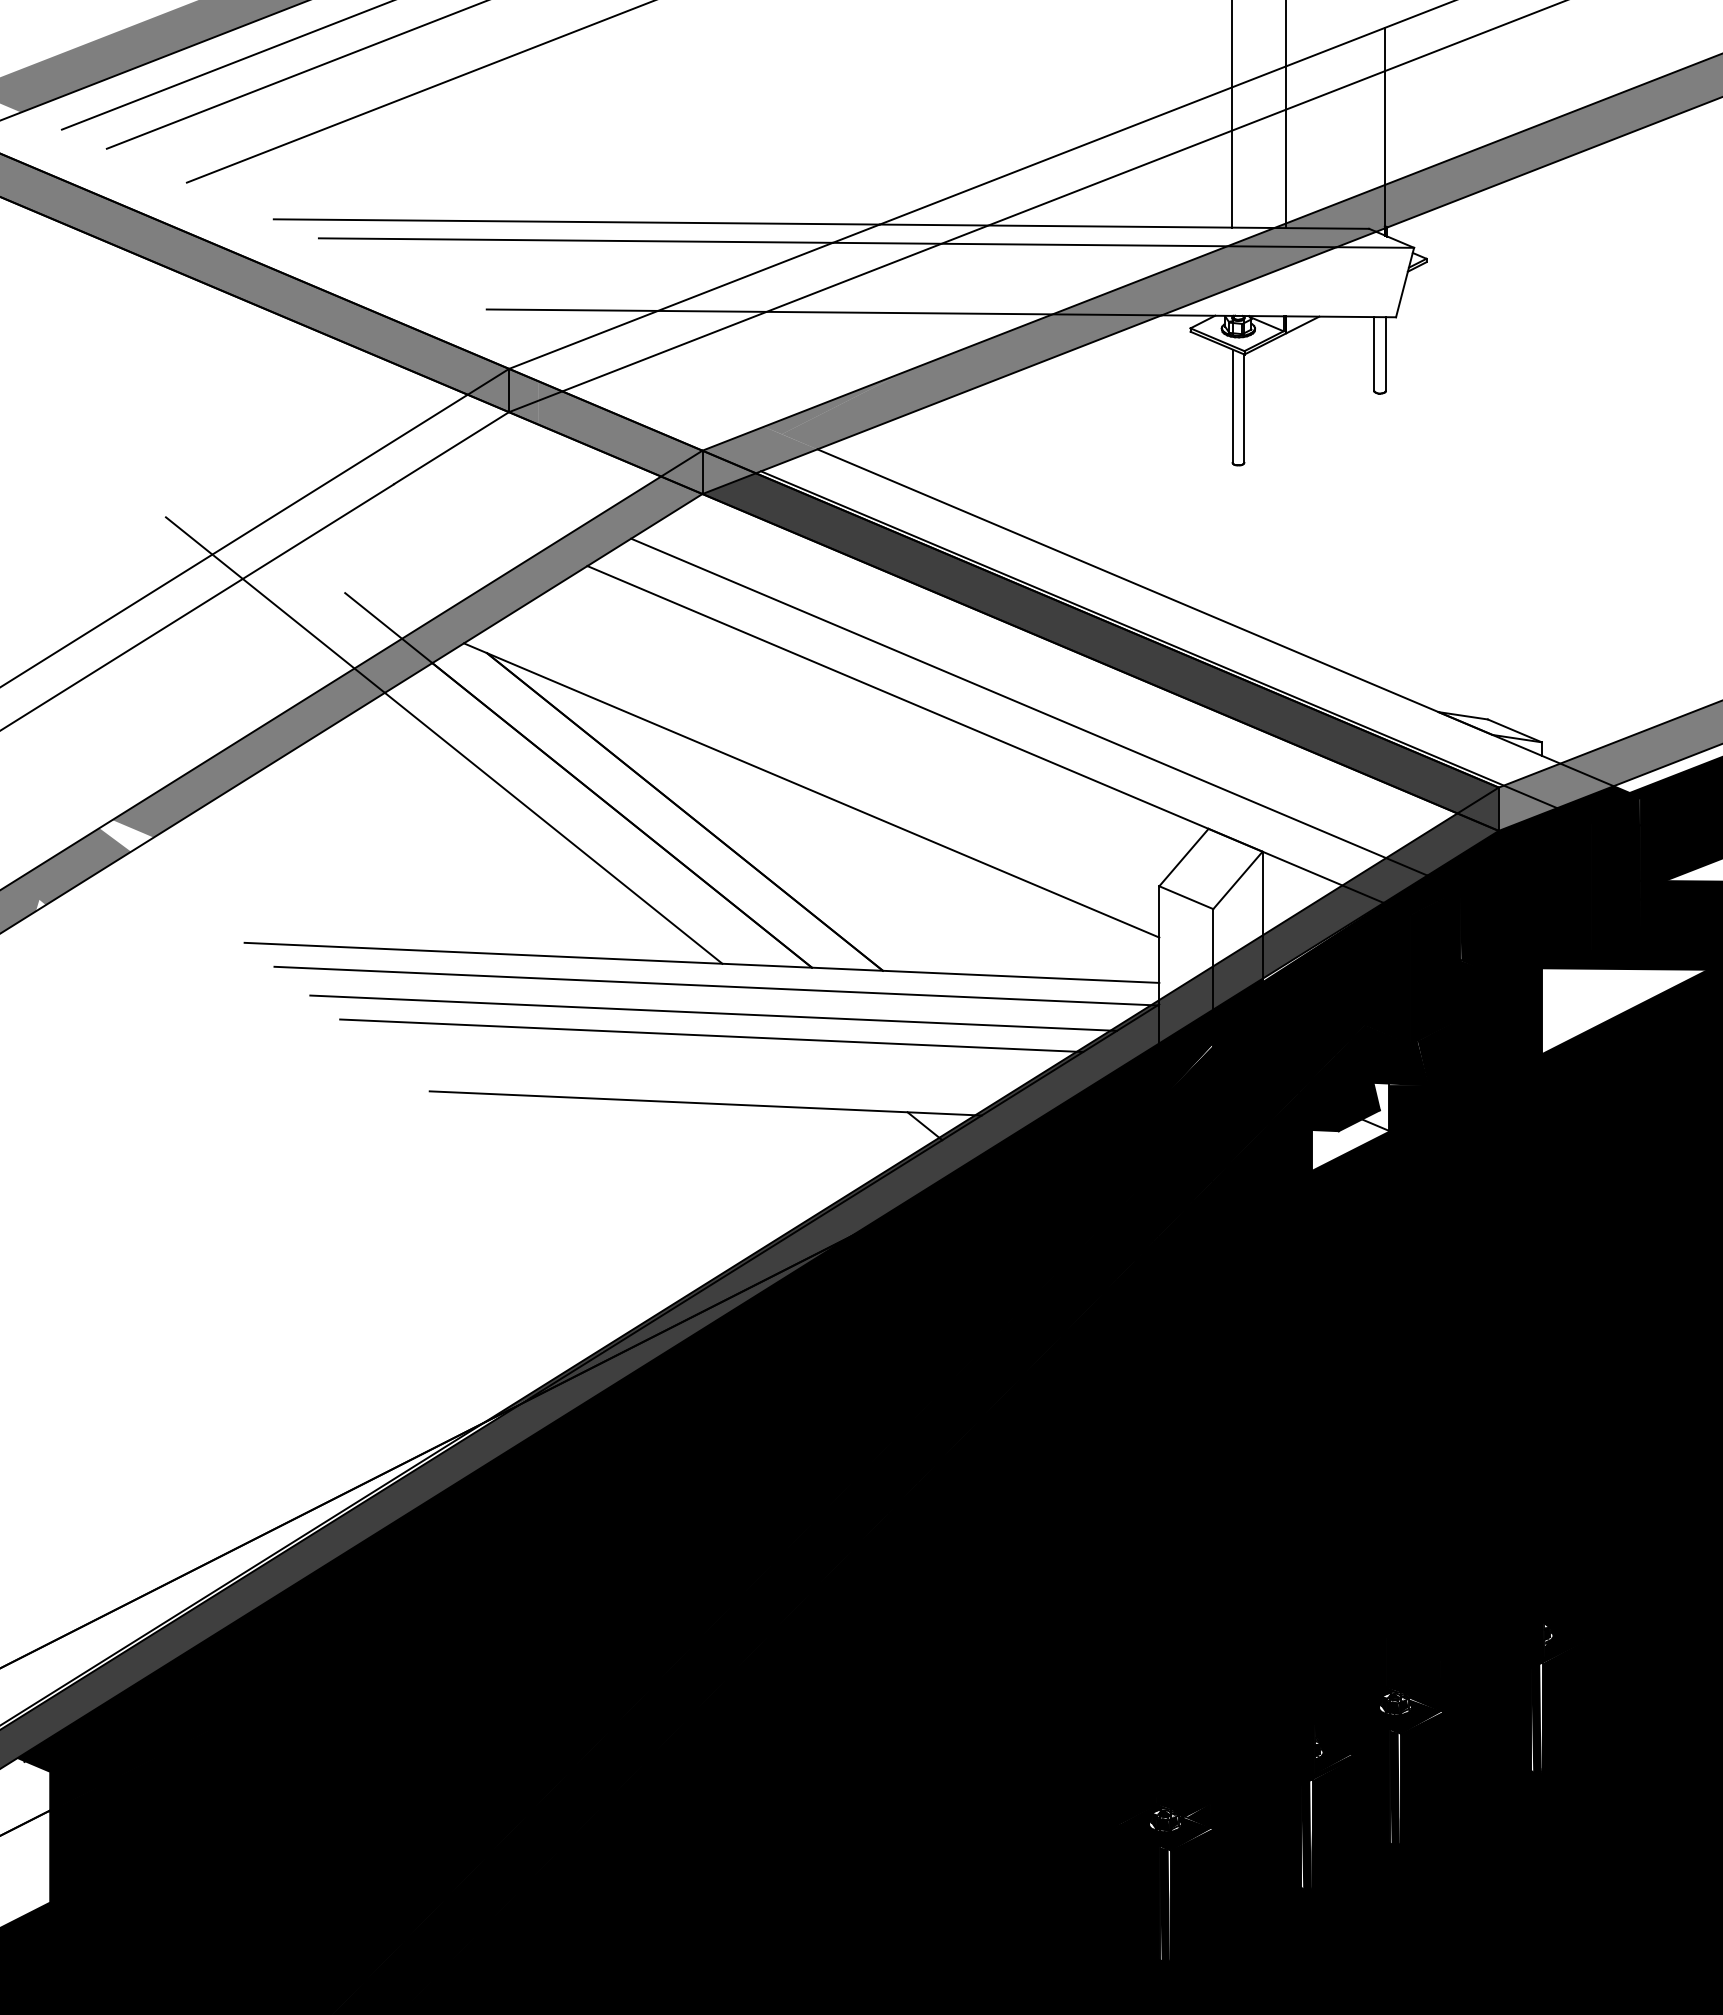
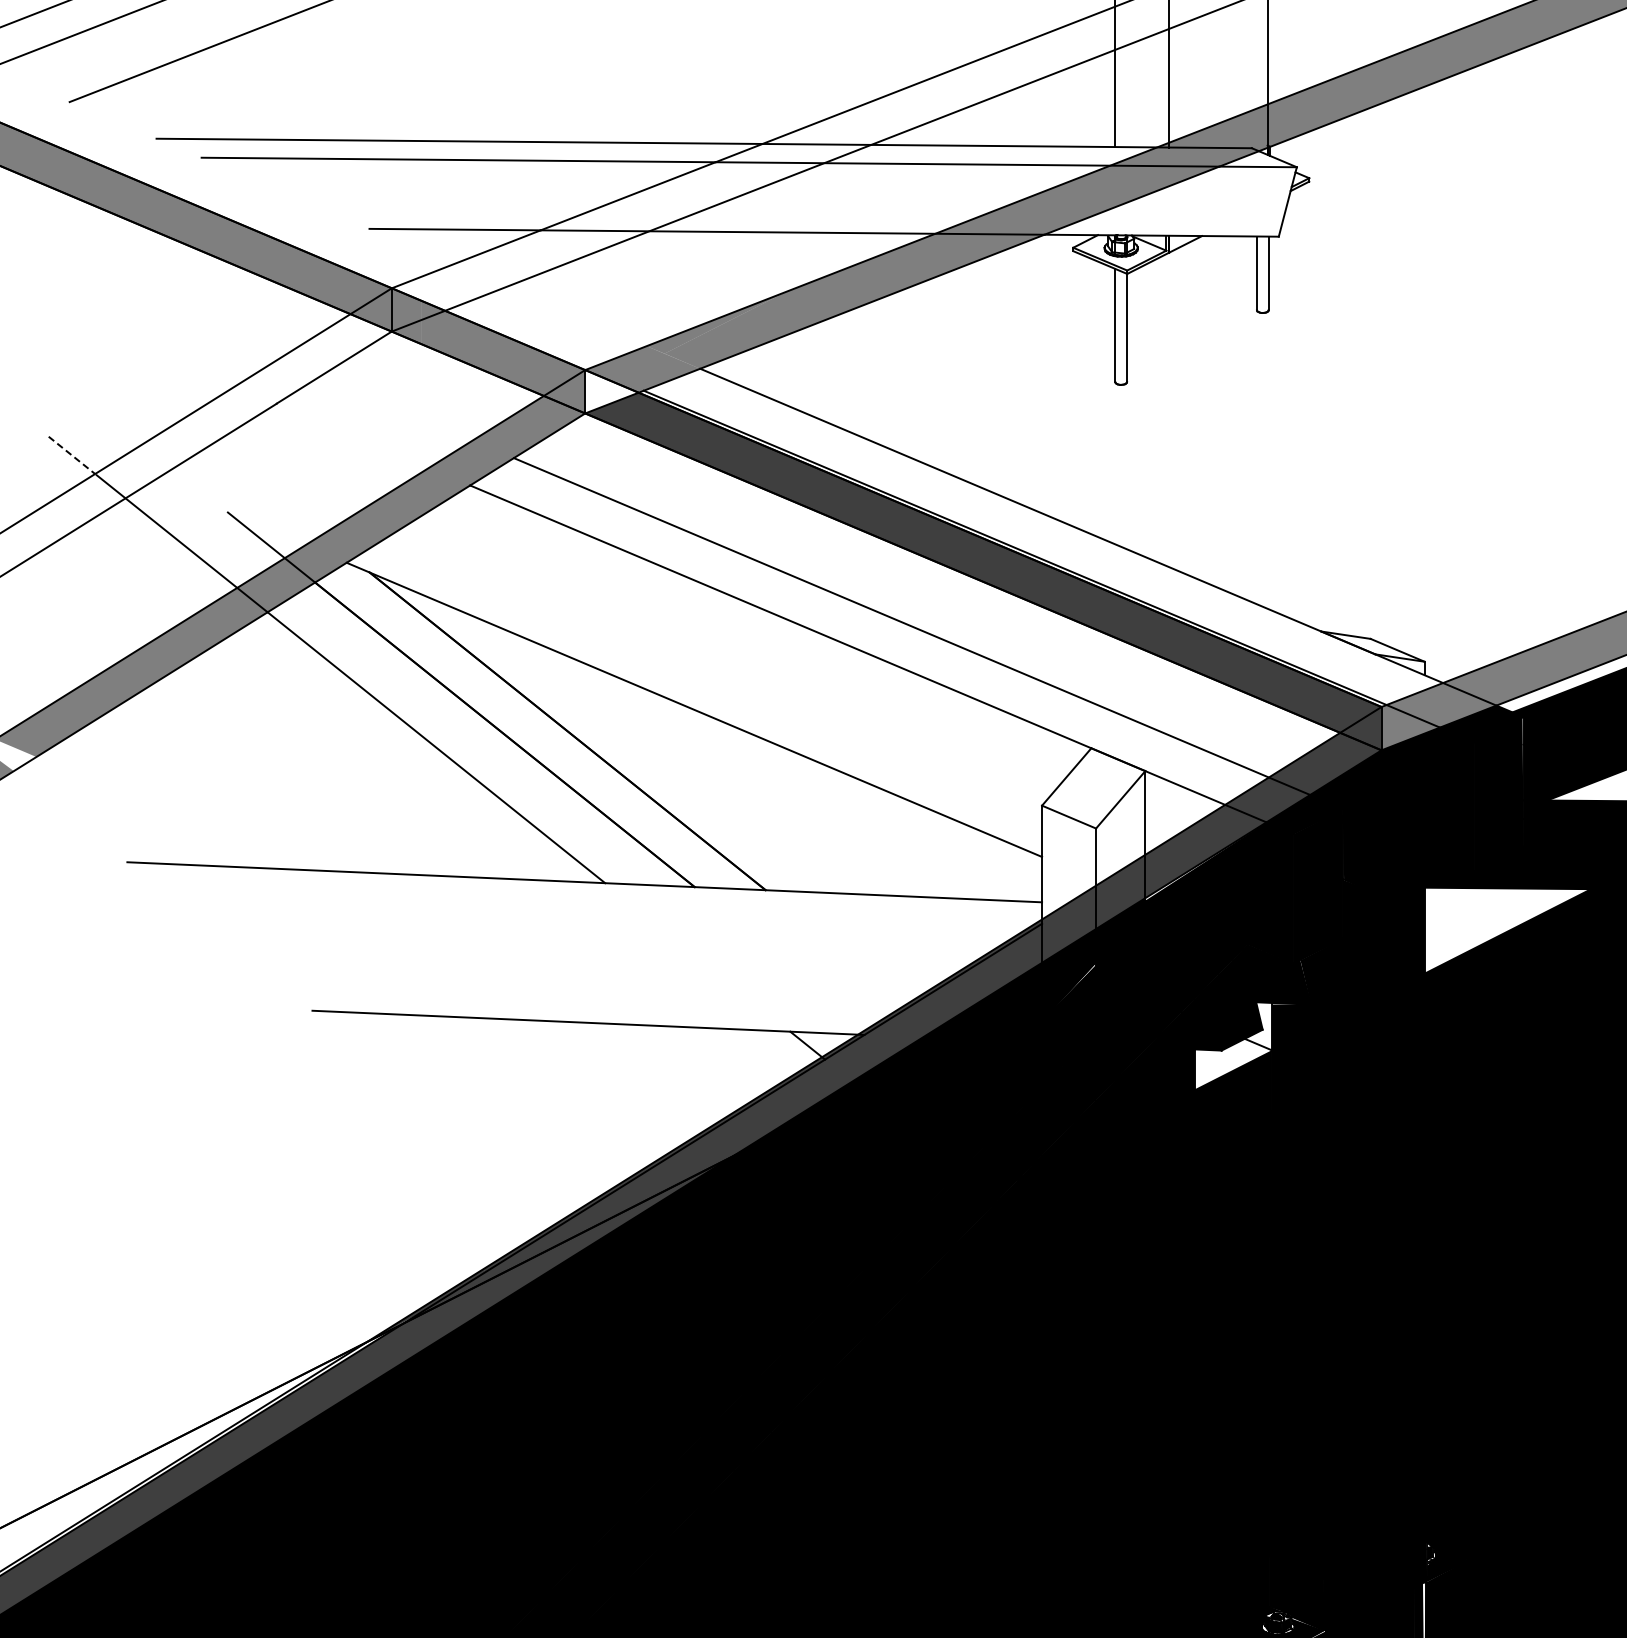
fill: (728, 472) -> (611, 391), removed
line: (189, 535) -> (72, 454), solid -> dashed
line: (715, 985) -> (598, 904), removed
line: (713, 1012) -> (596, 931), removed
line: (711, 1035) -> (594, 954), removed

